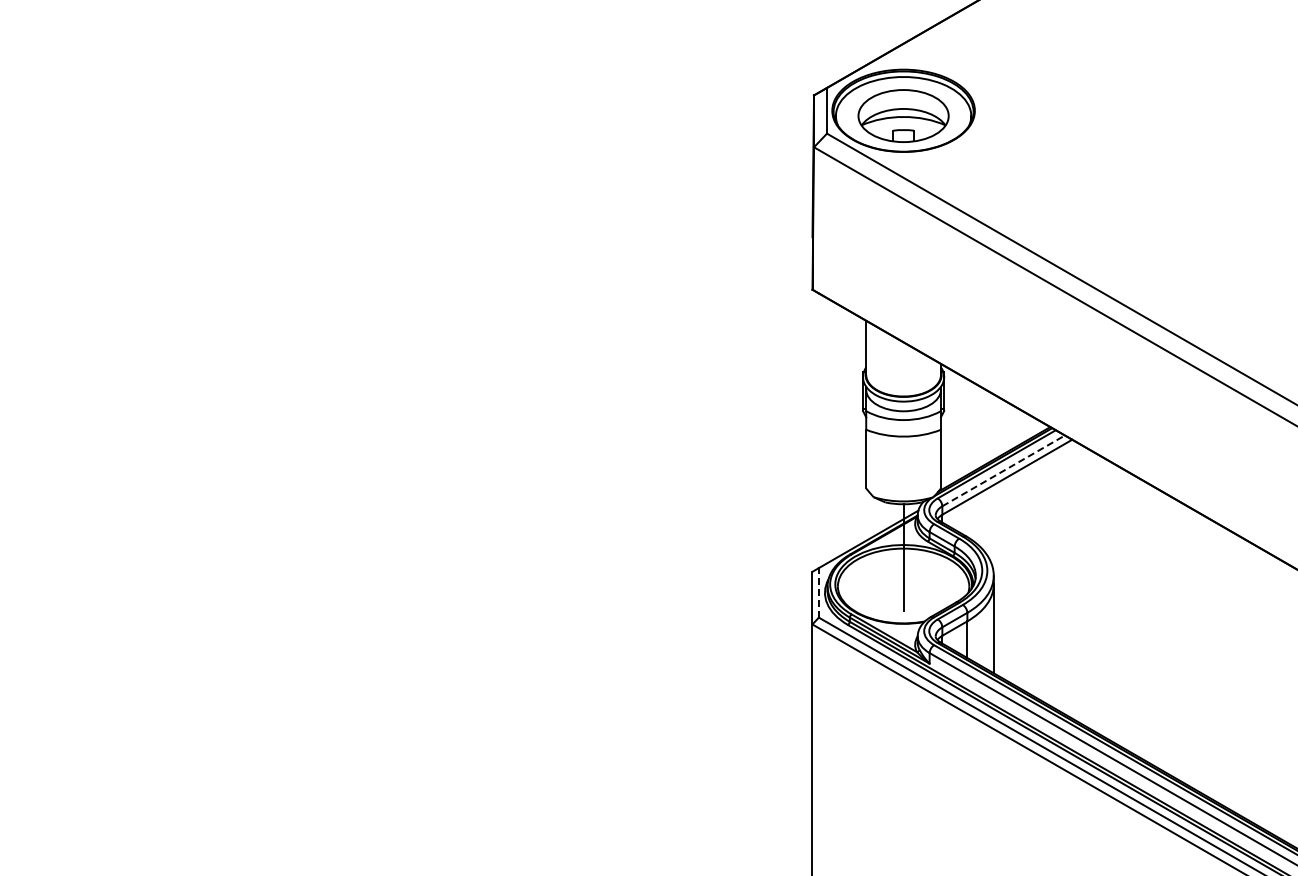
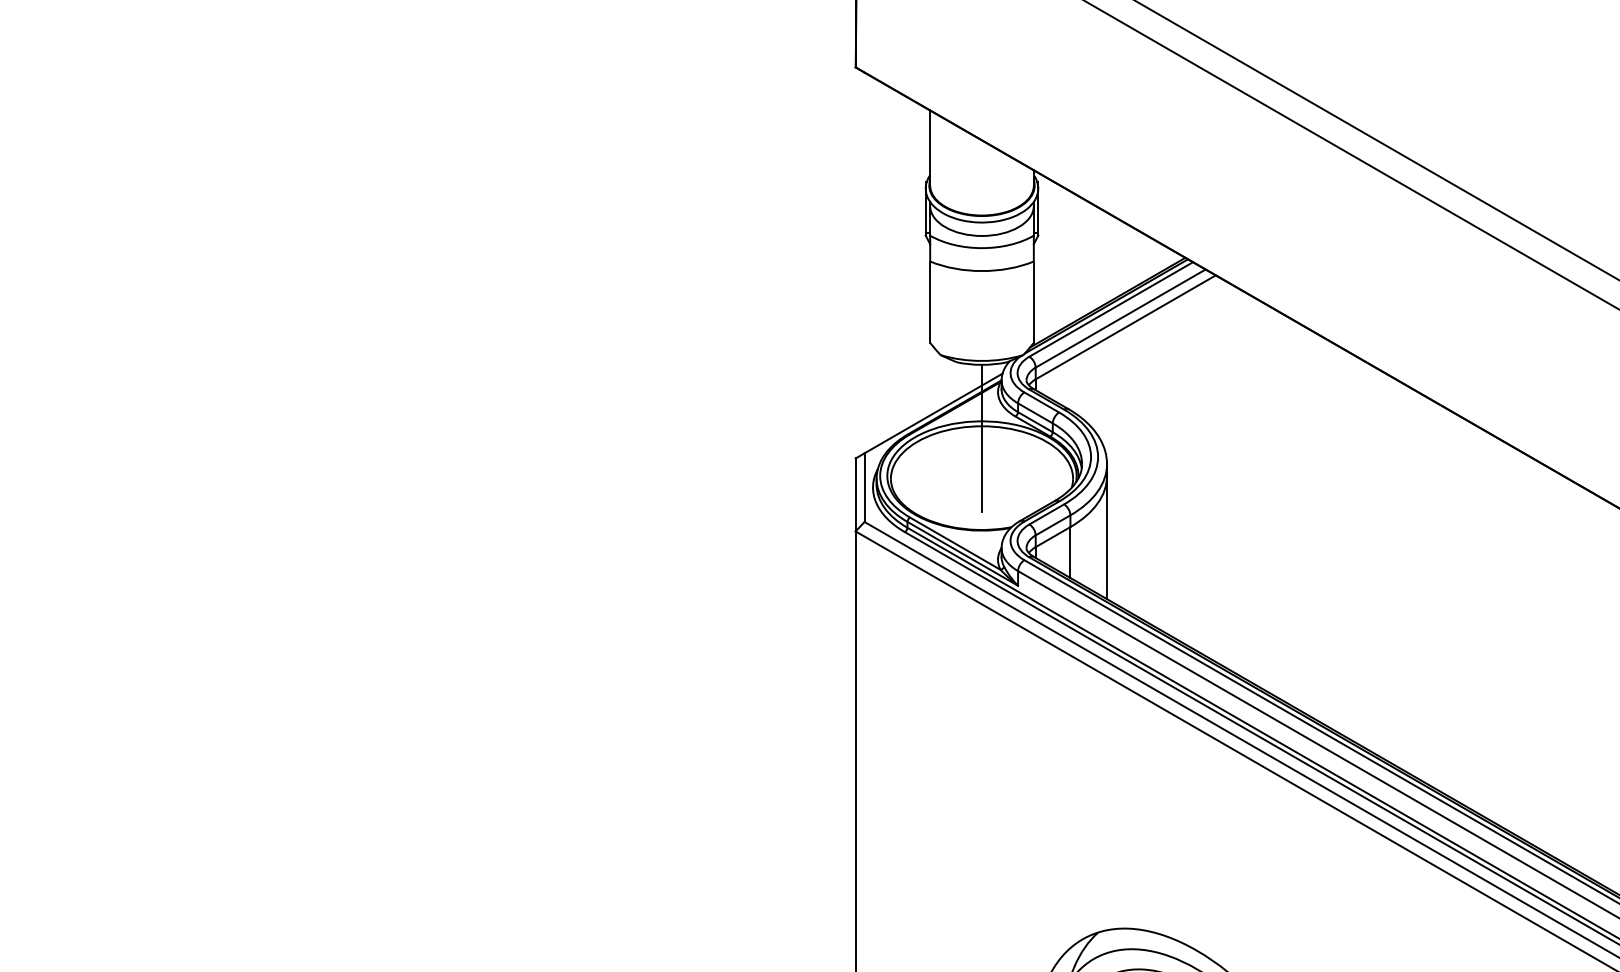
line: (1003, 470) -> (1120, 318), dashed -> solid
line: (818, 592) -> (864, 487), dashed -> solid

